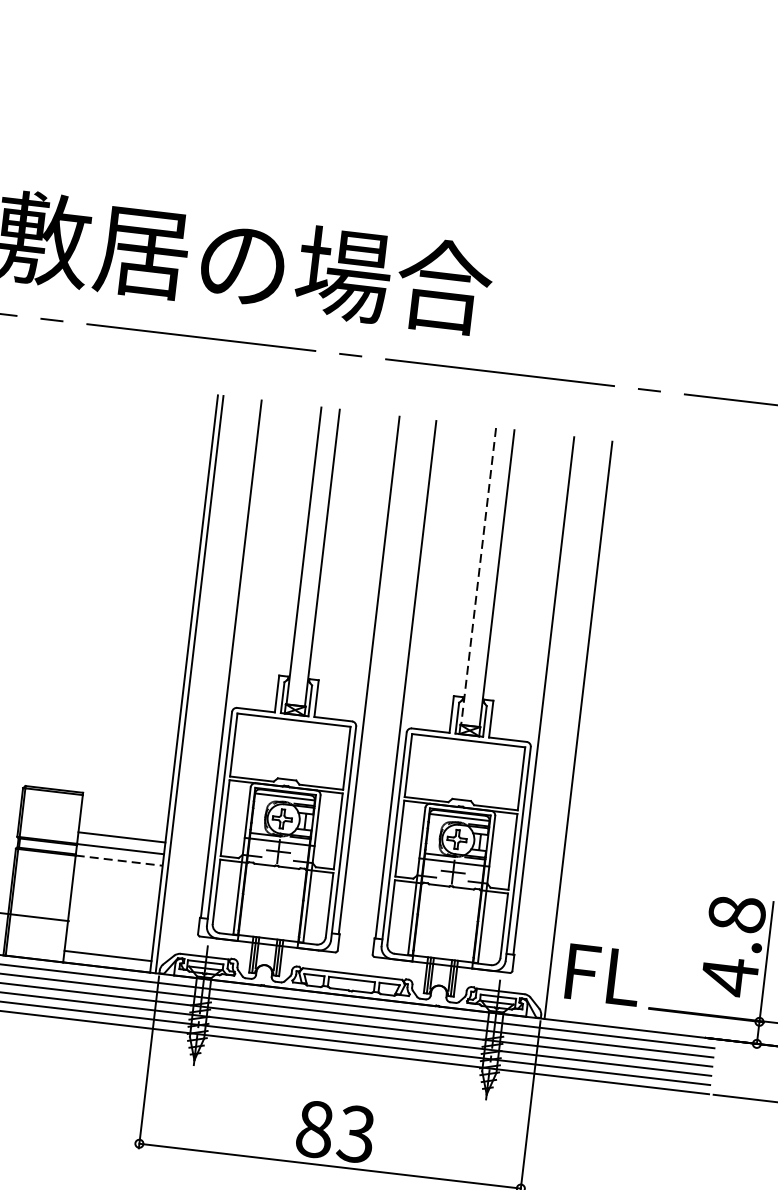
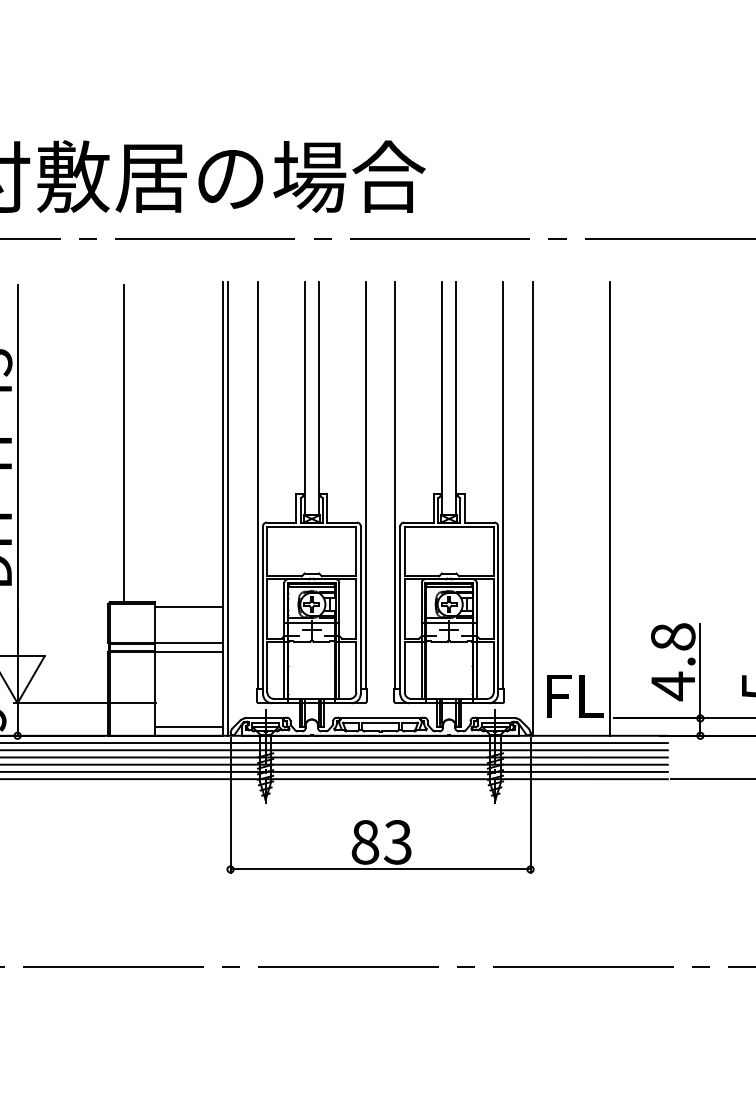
line: (478, 576) -> (441, 398), dashed -> solid
line: (66, 587) -> (123, 444), added
line: (676, 741) -> (610, 508), added
line: (121, 837) -> (188, 607), moved
line: (119, 860) -> (189, 651), dashed -> solid

